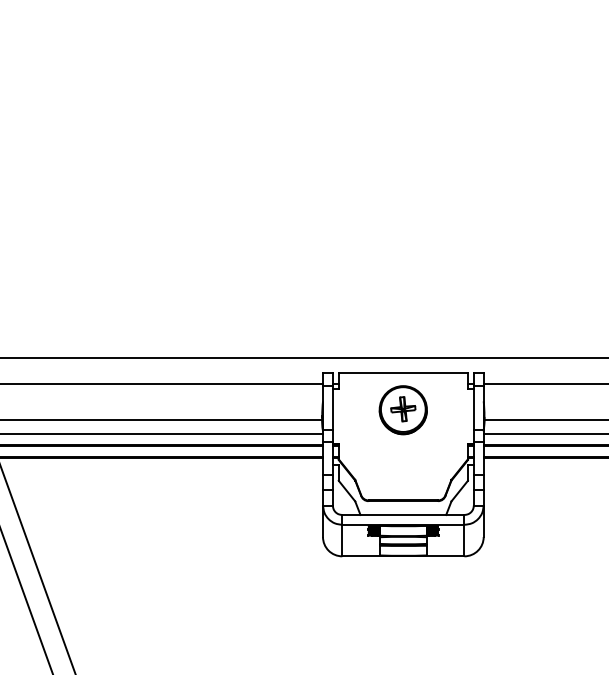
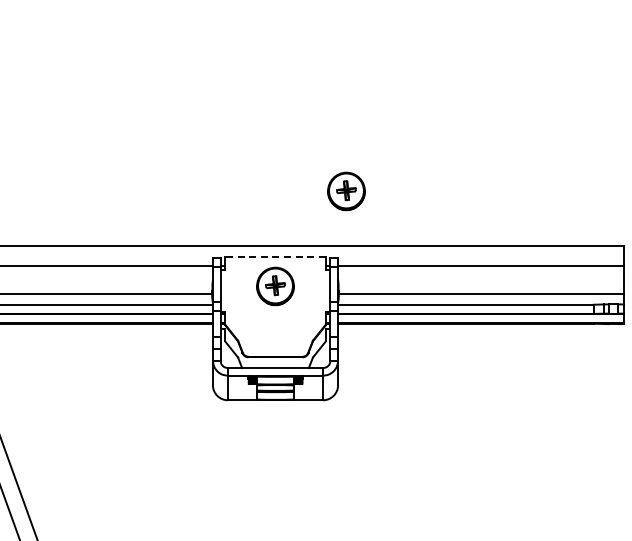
part: (494, 288) -> (346, 191), added
line: (403, 373) -> (275, 257), solid -> dashed

